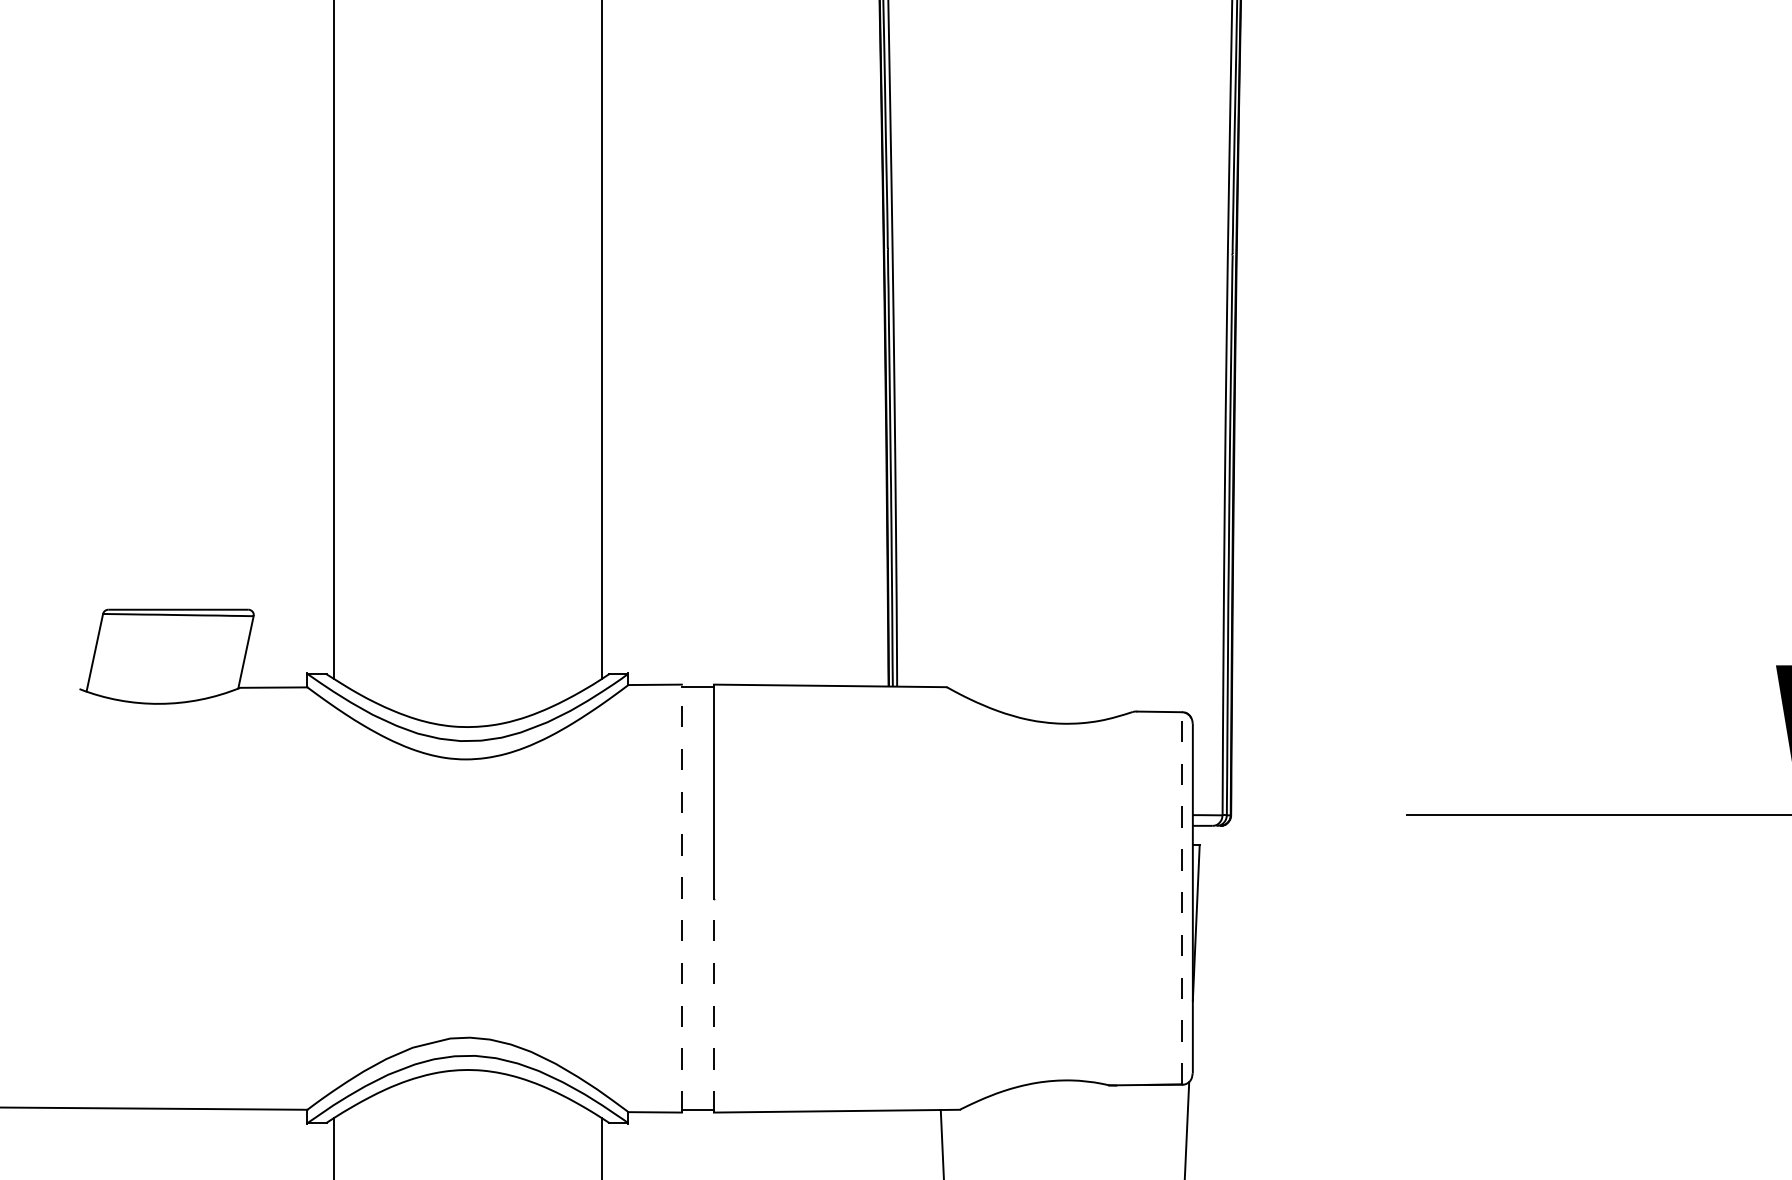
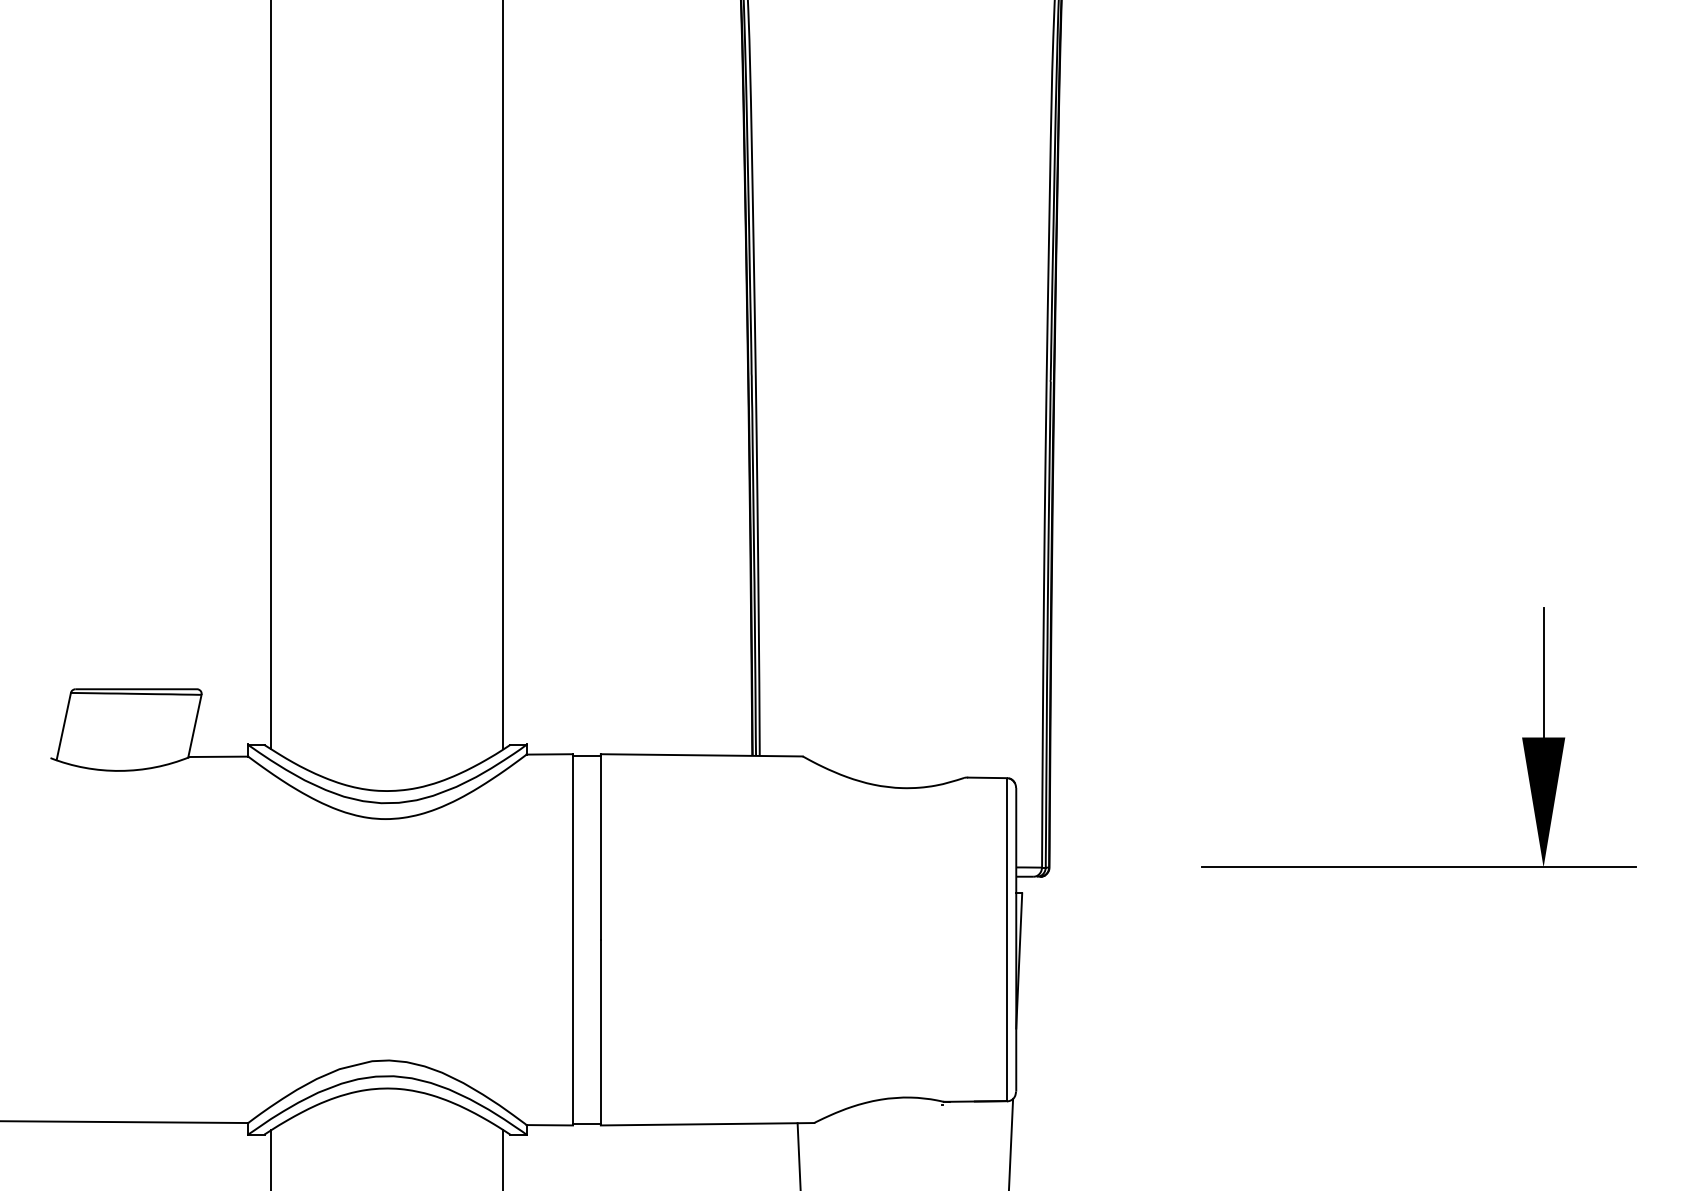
line: (682, 898) -> (573, 939), dashed -> solid
line: (1181, 898) -> (1006, 939), dashed -> solid
line: (713, 1005) -> (600, 1032), dashed -> solid

